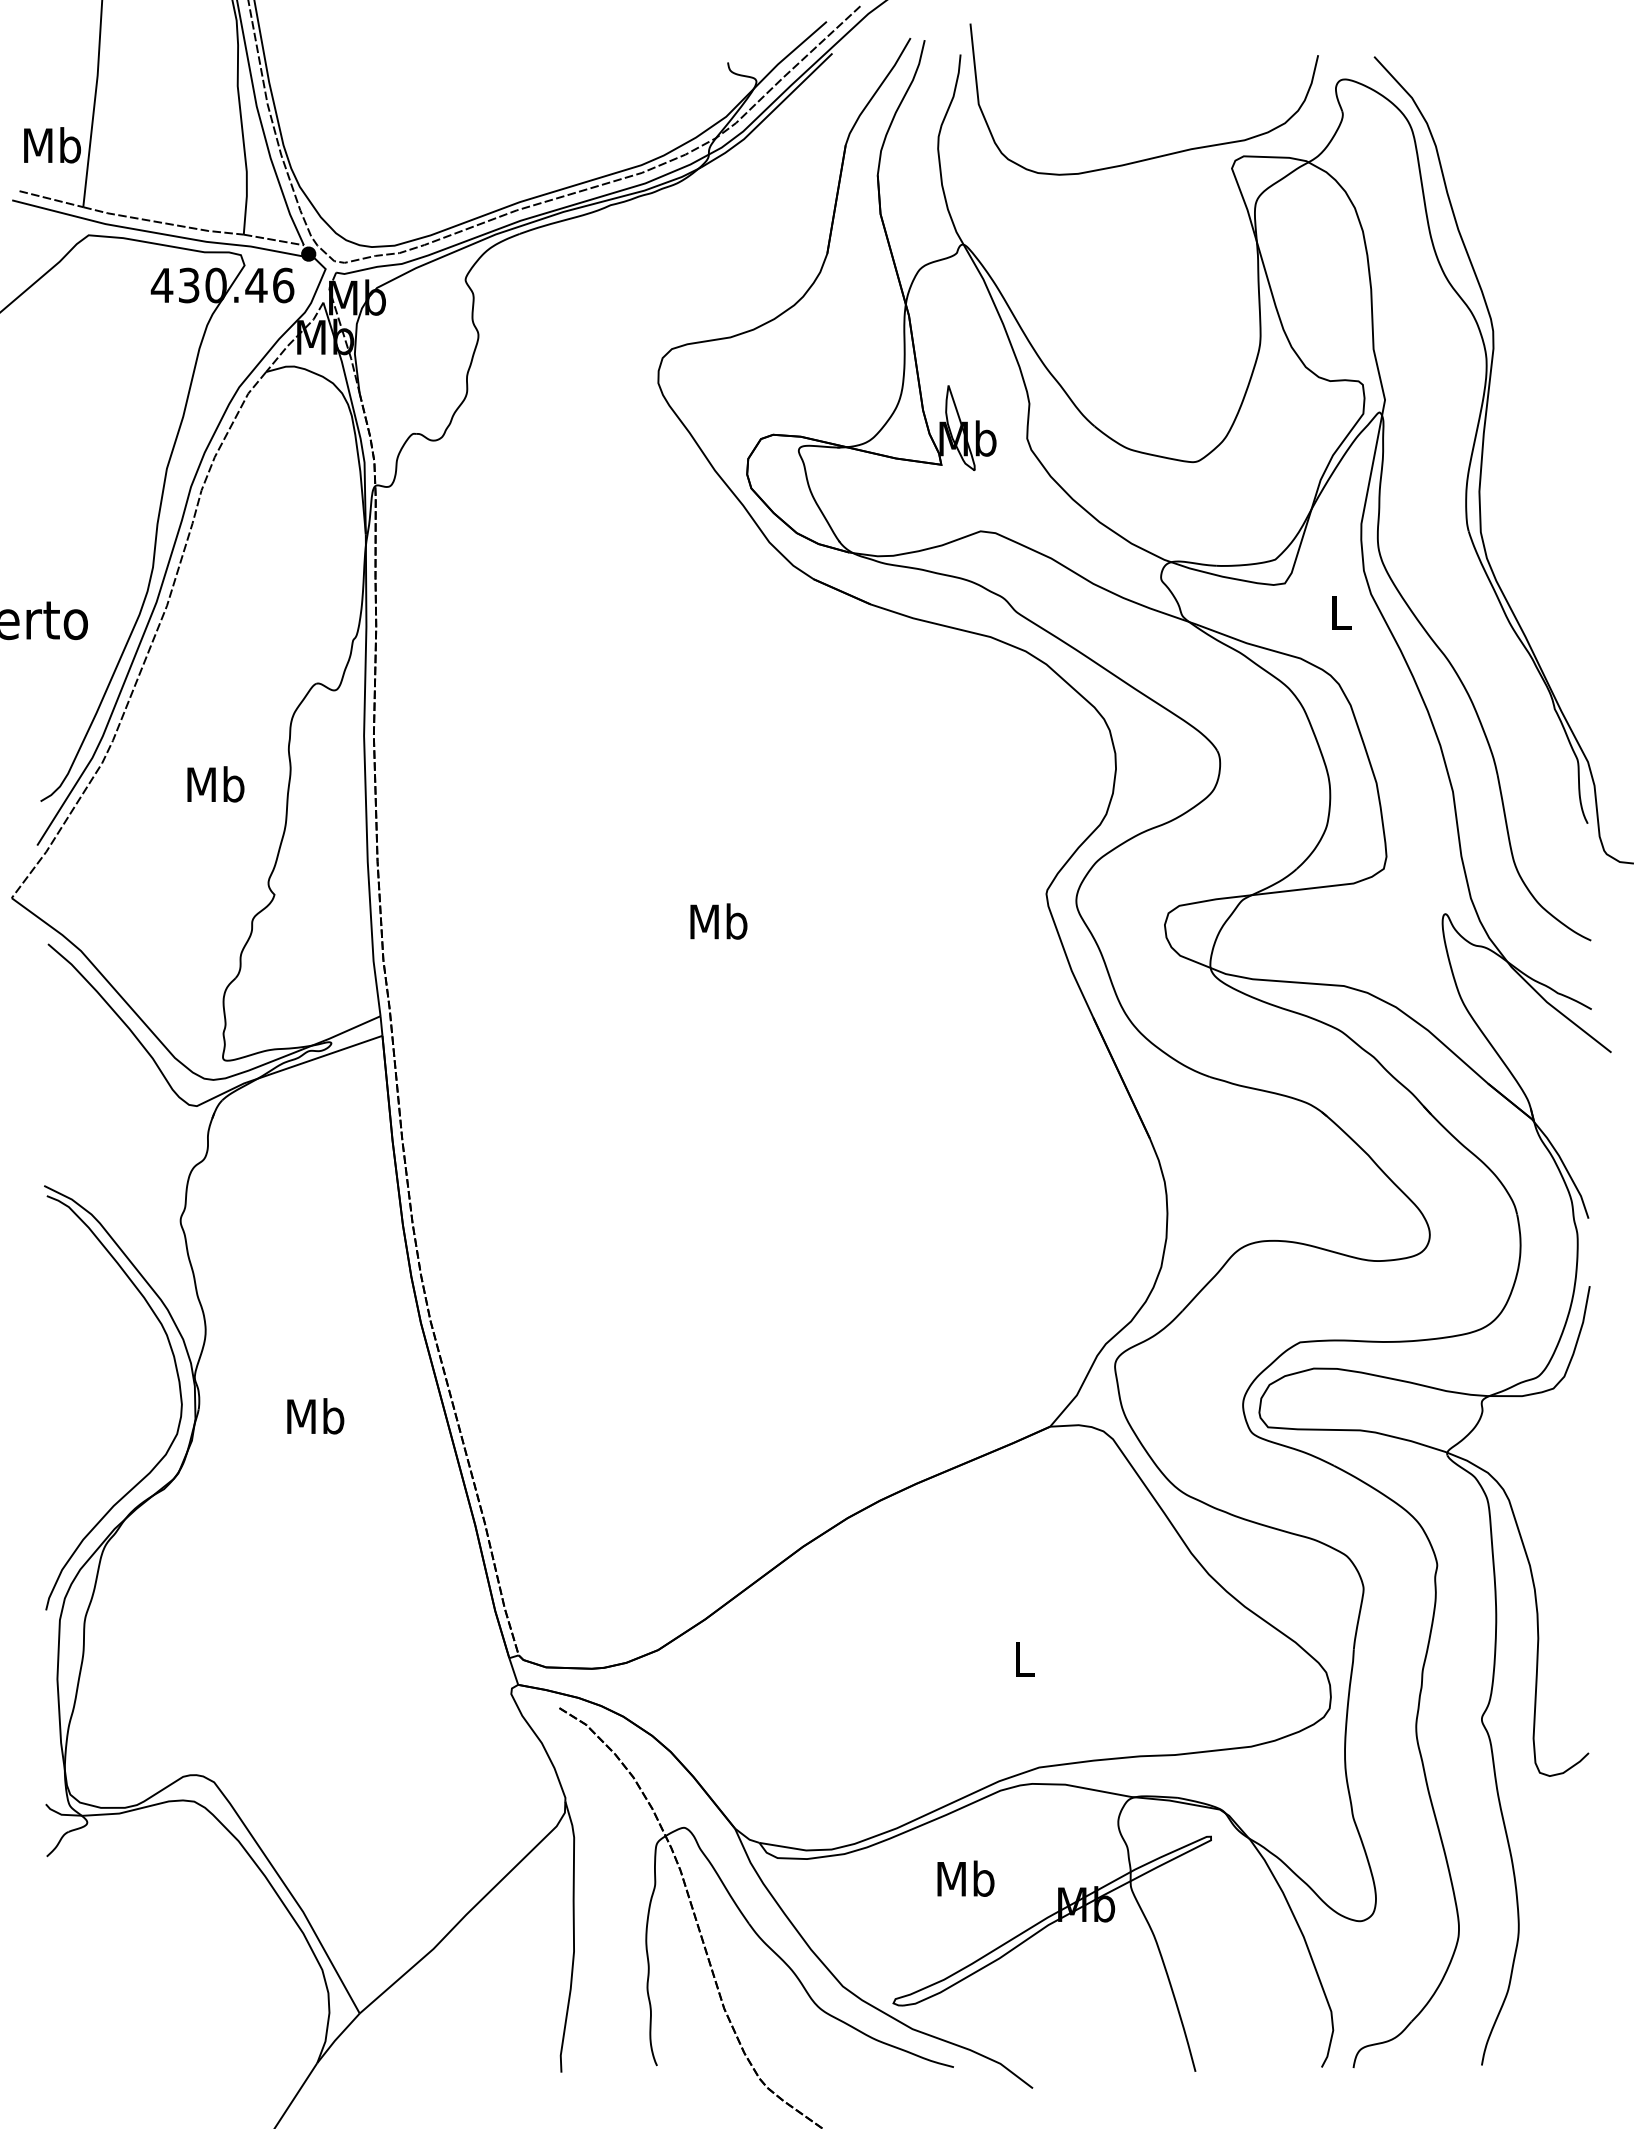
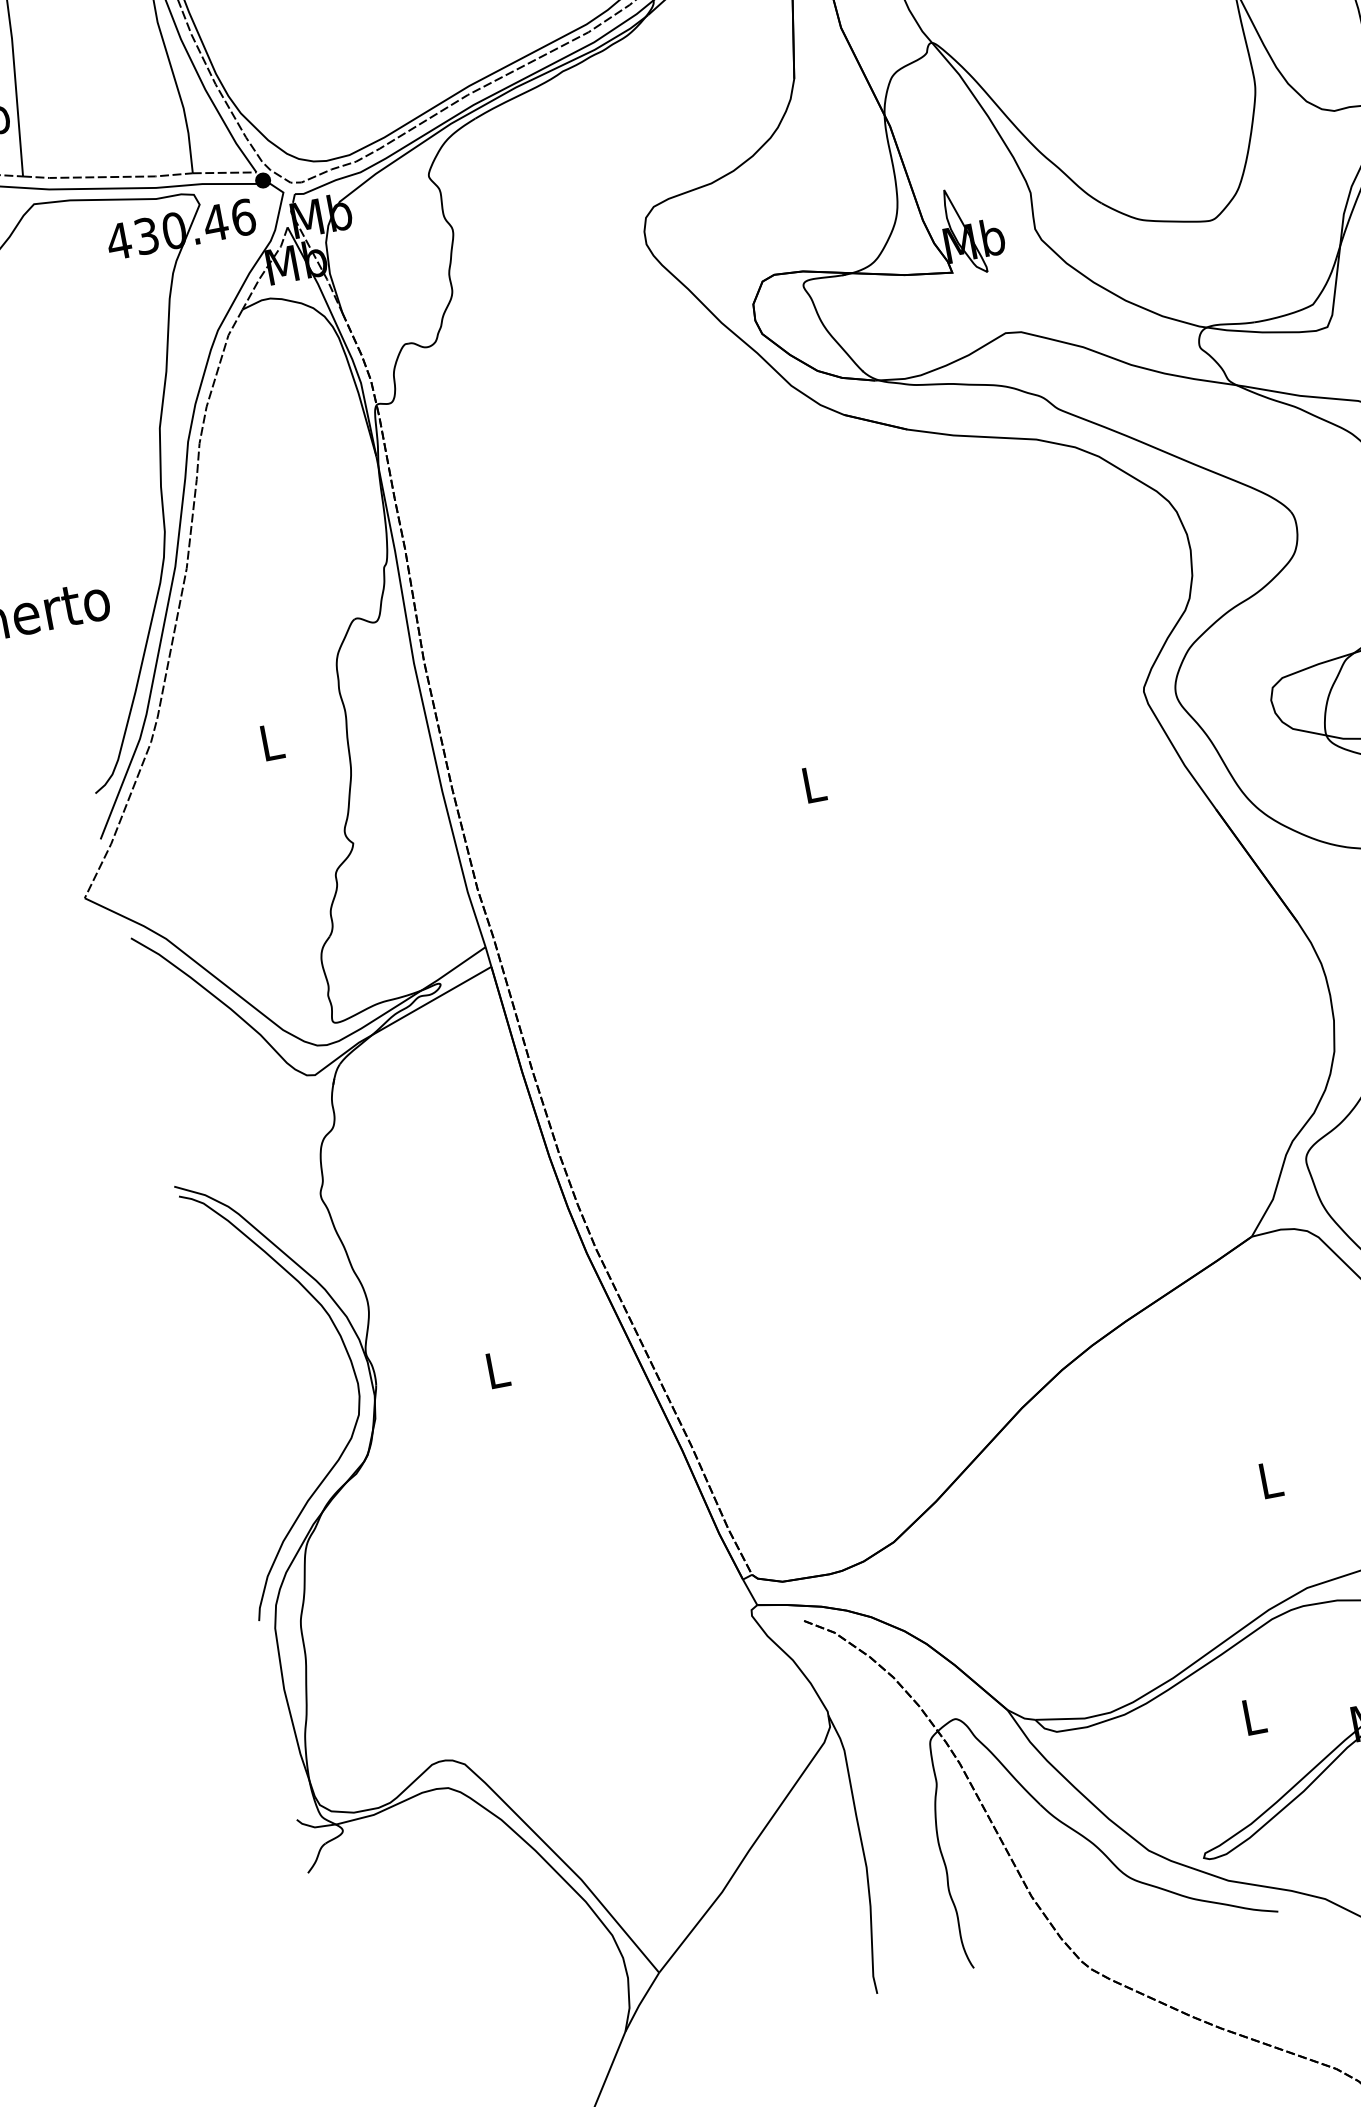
text: (215, 784) -> (271, 742), Mb -> L
text: (718, 921) -> (813, 784), Mb -> L
text: (315, 1416) -> (497, 1369), Mb -> L
text: (965, 1878) -> (1253, 1716), Mb -> L

